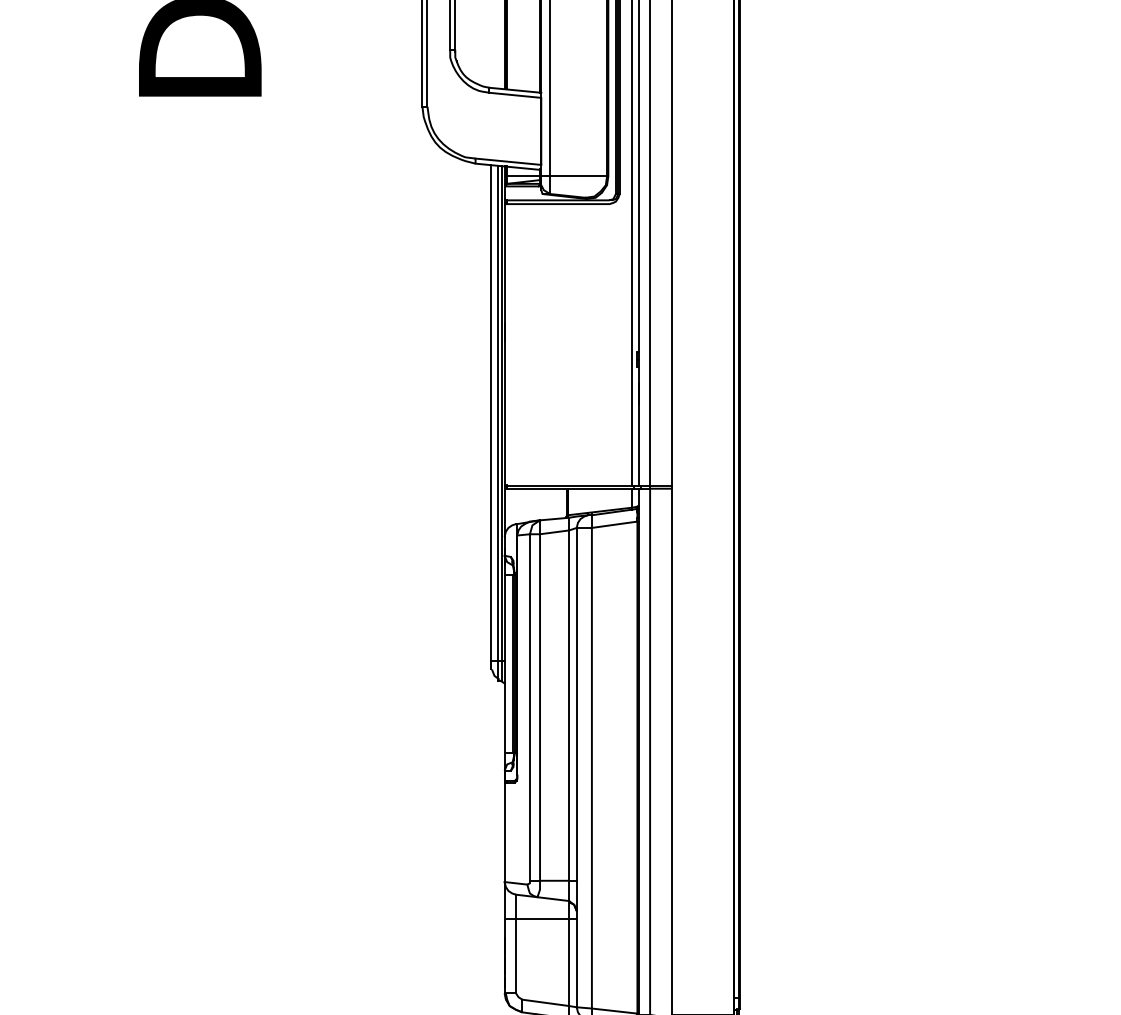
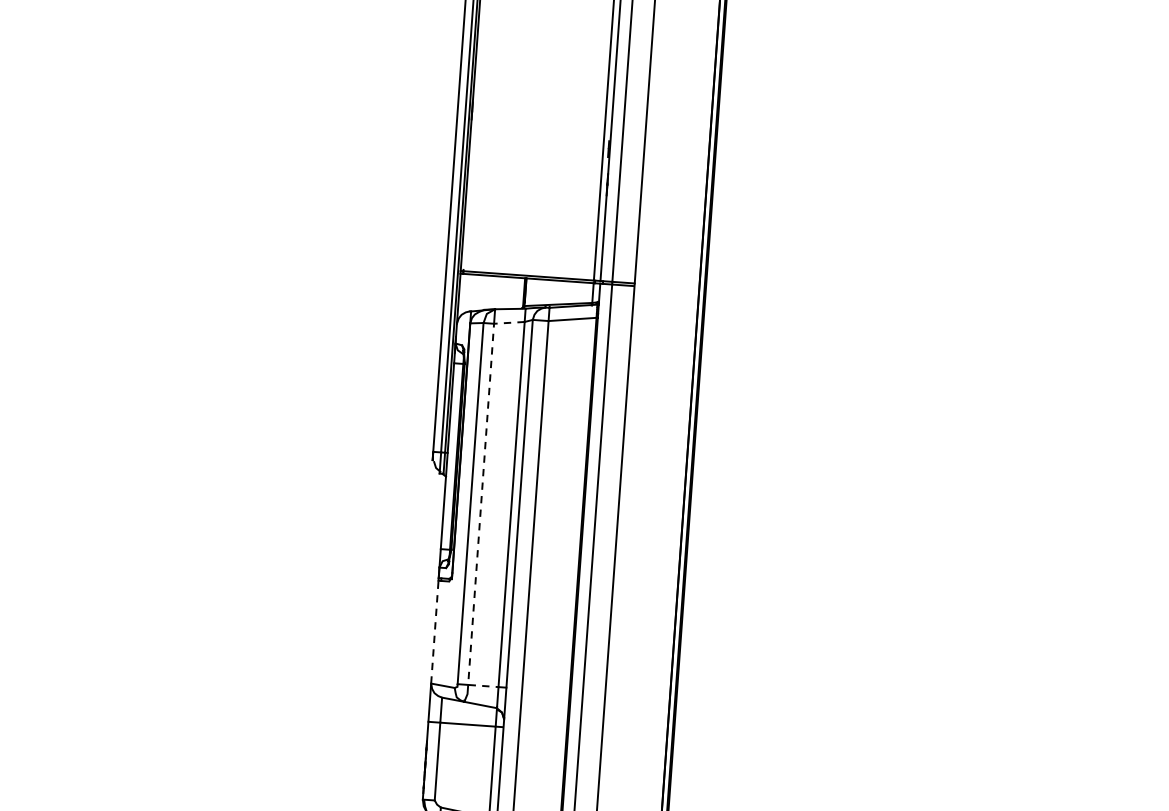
line: (540, 708) -> (481, 505), solid -> dashed
line: (504, 832) -> (434, 631), solid -> dashed

